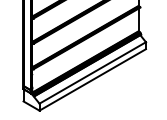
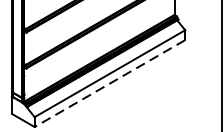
line: (92, 80) -> (109, 84), solid -> dashed

